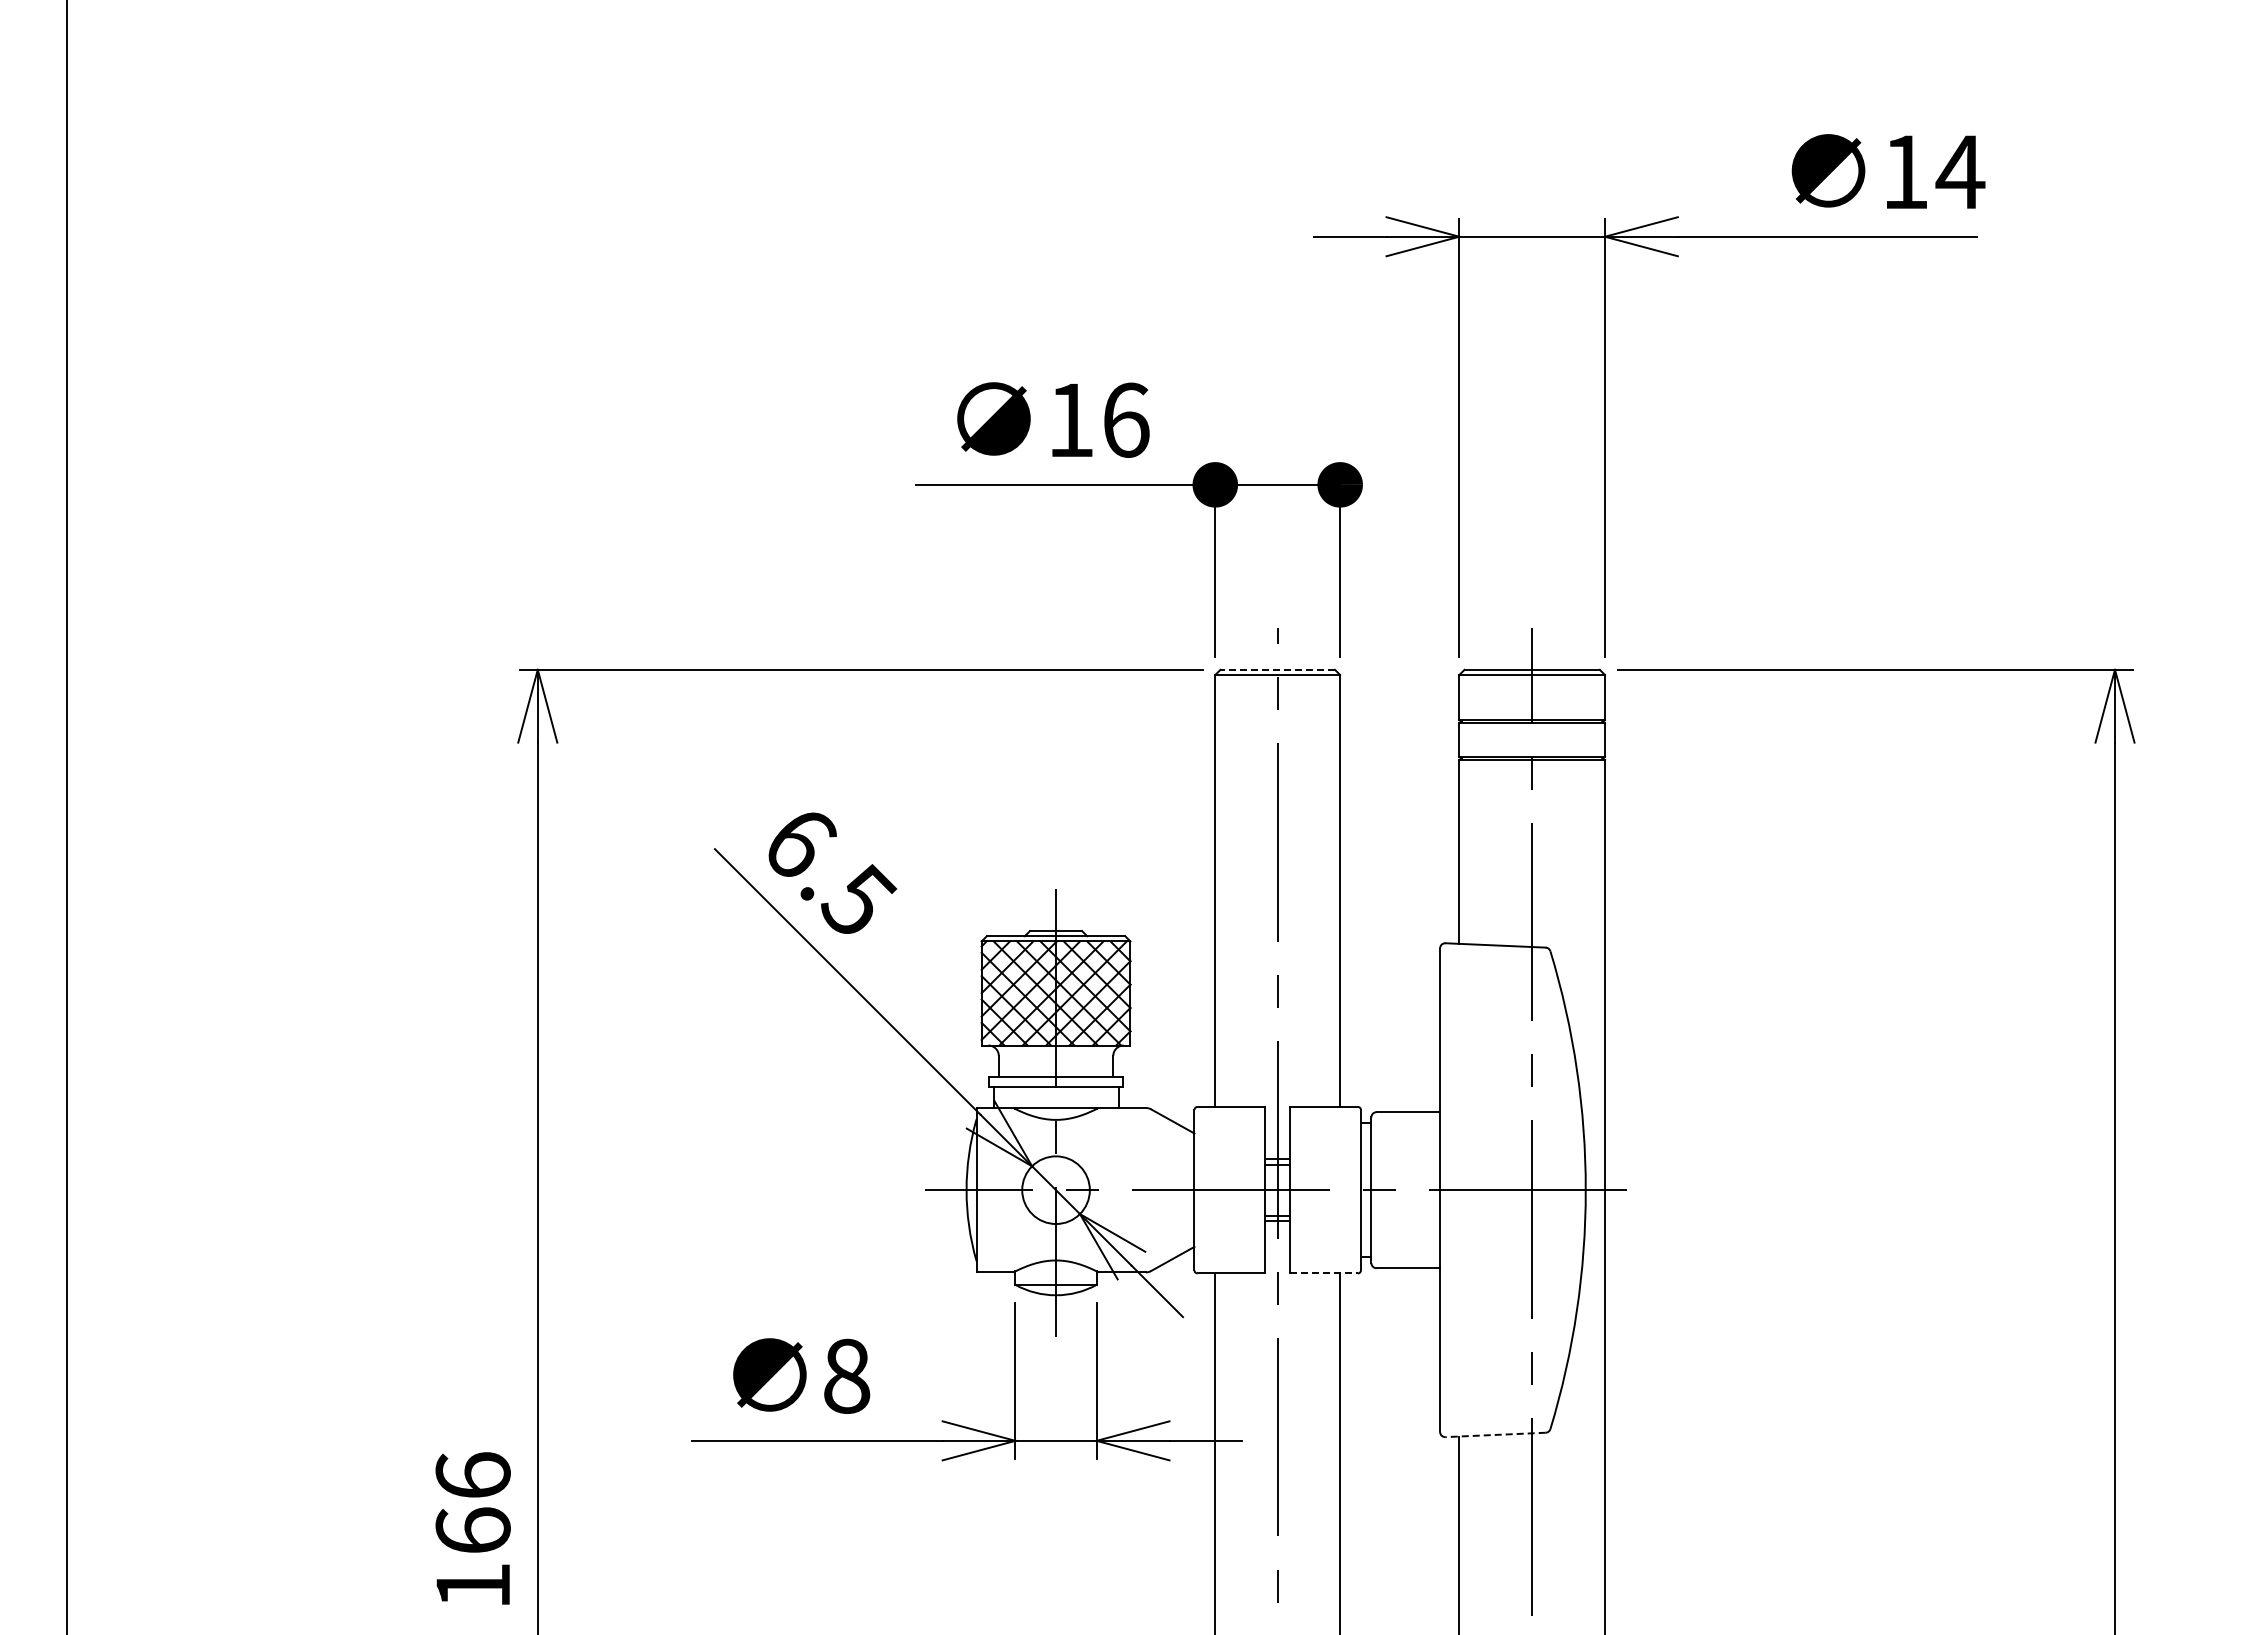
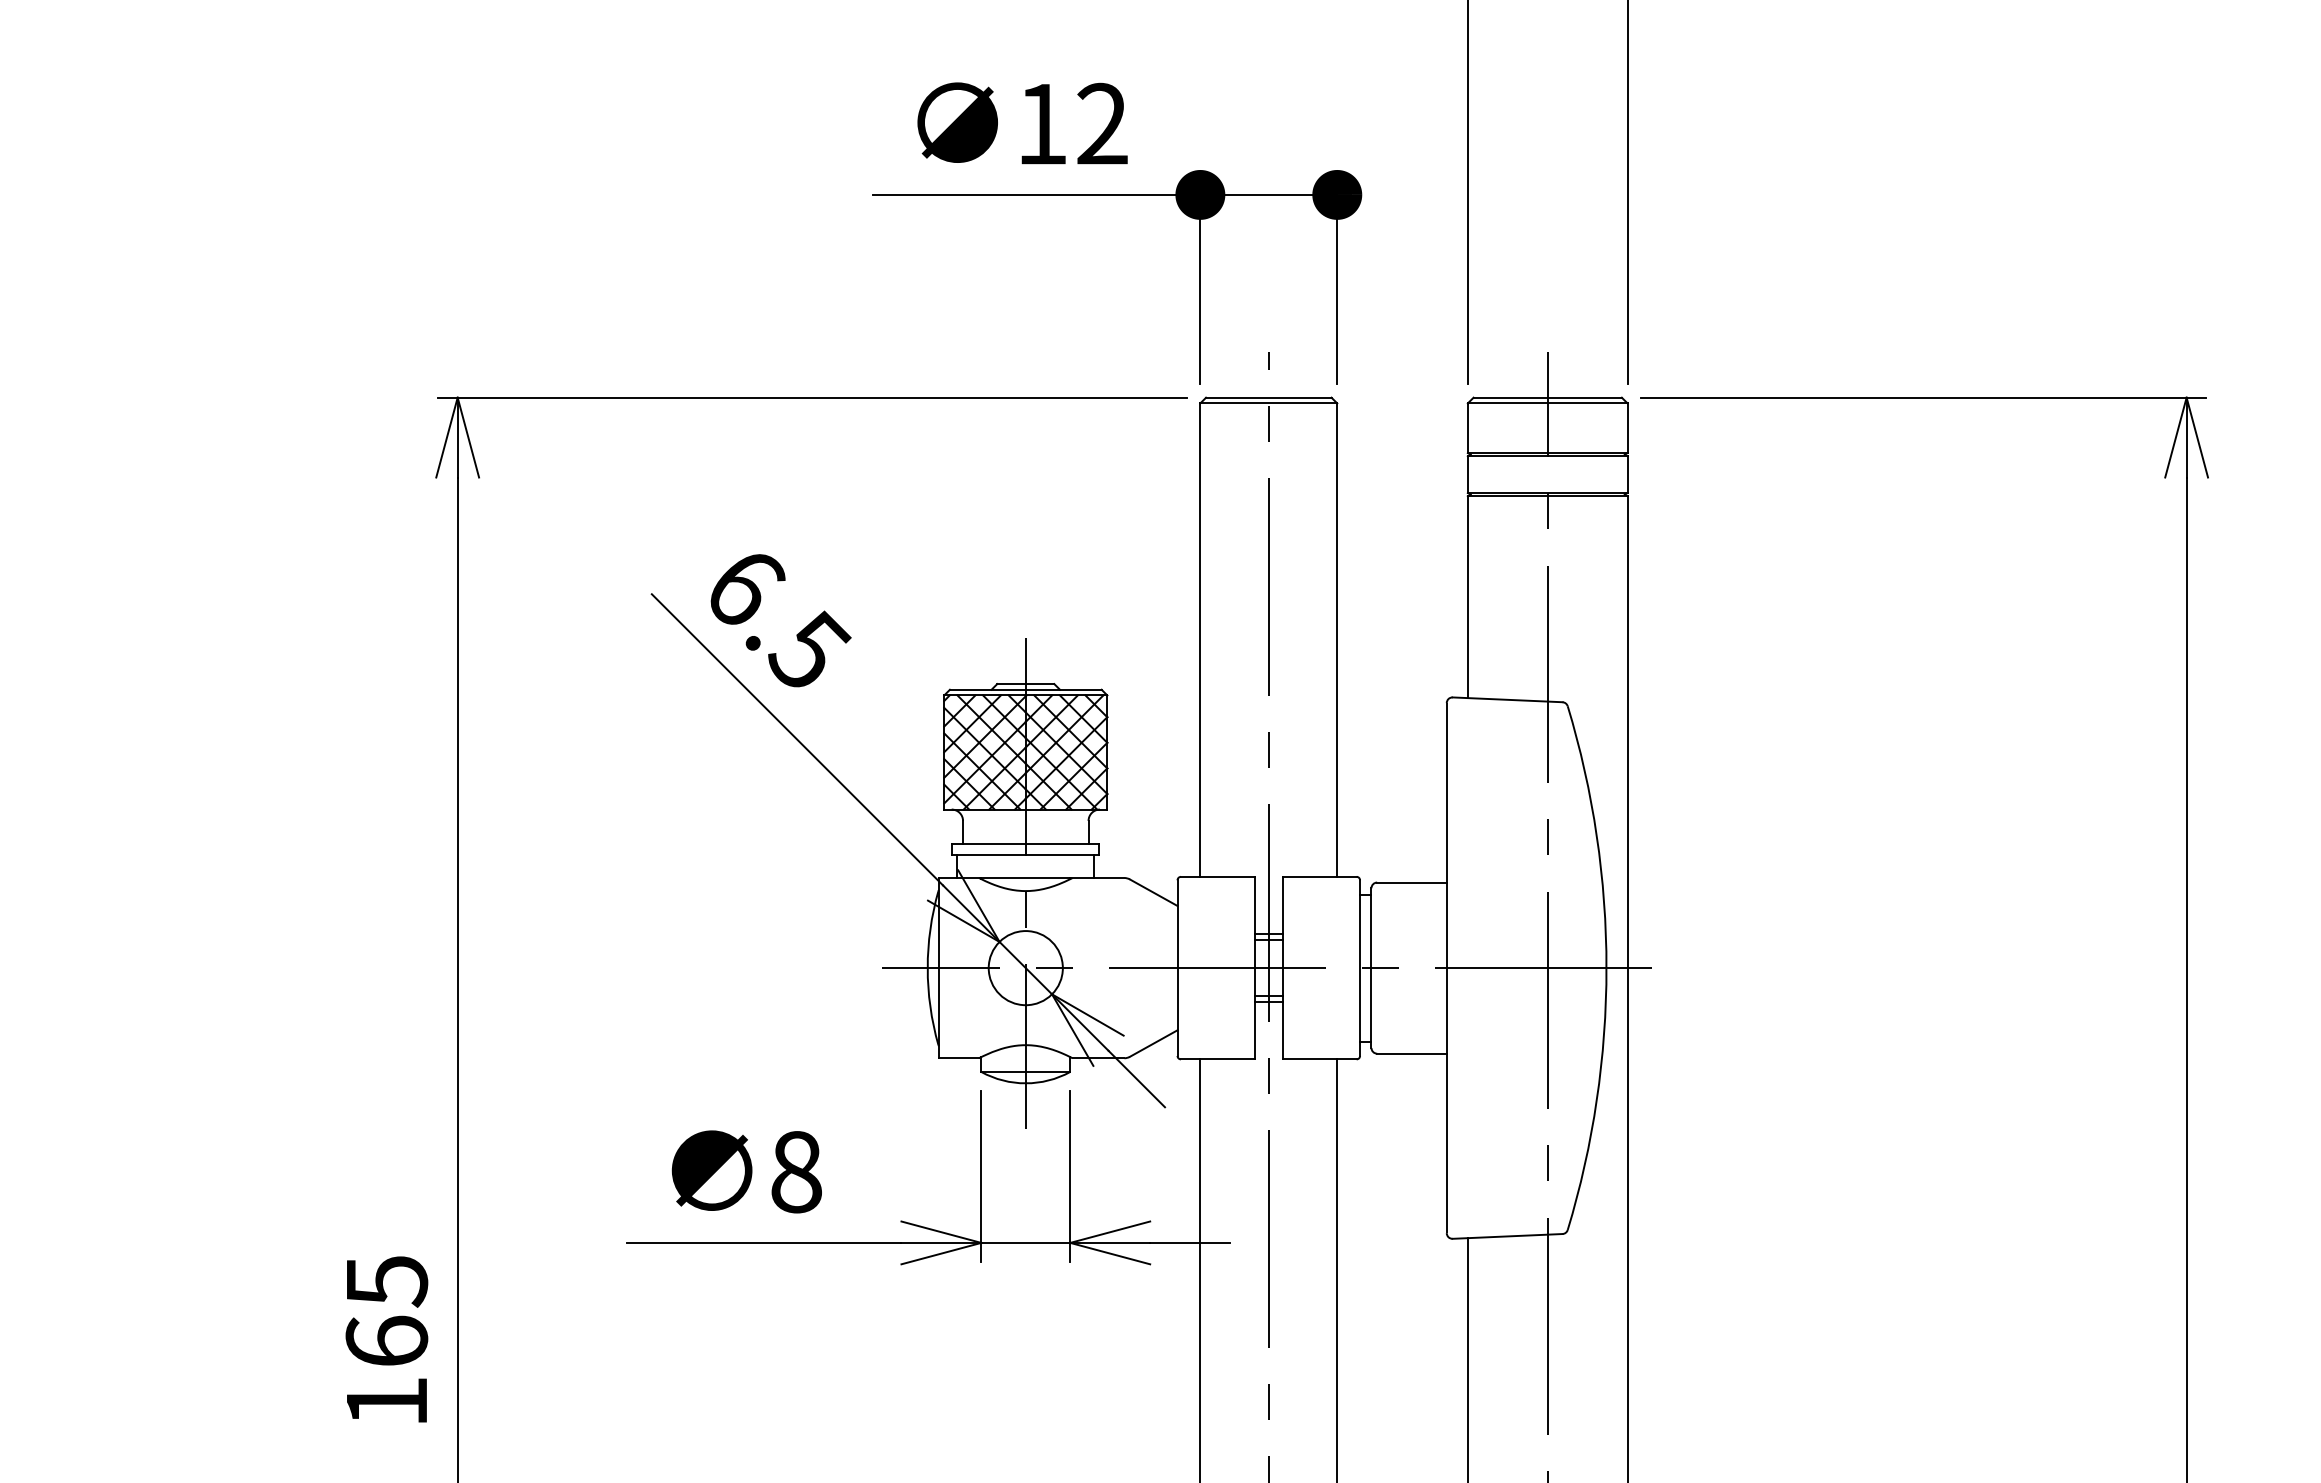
text: (1126, 419) -> (1103, 123), 16 -> 12
line: (1277, 669) -> (1268, 397), dashed -> solid
line: (1324, 1273) -> (1320, 1059), dashed -> solid
line: (1495, 1434) -> (1507, 1235), dashed -> solid
text: (472, 1476) -> (386, 1281), 166 -> 165

